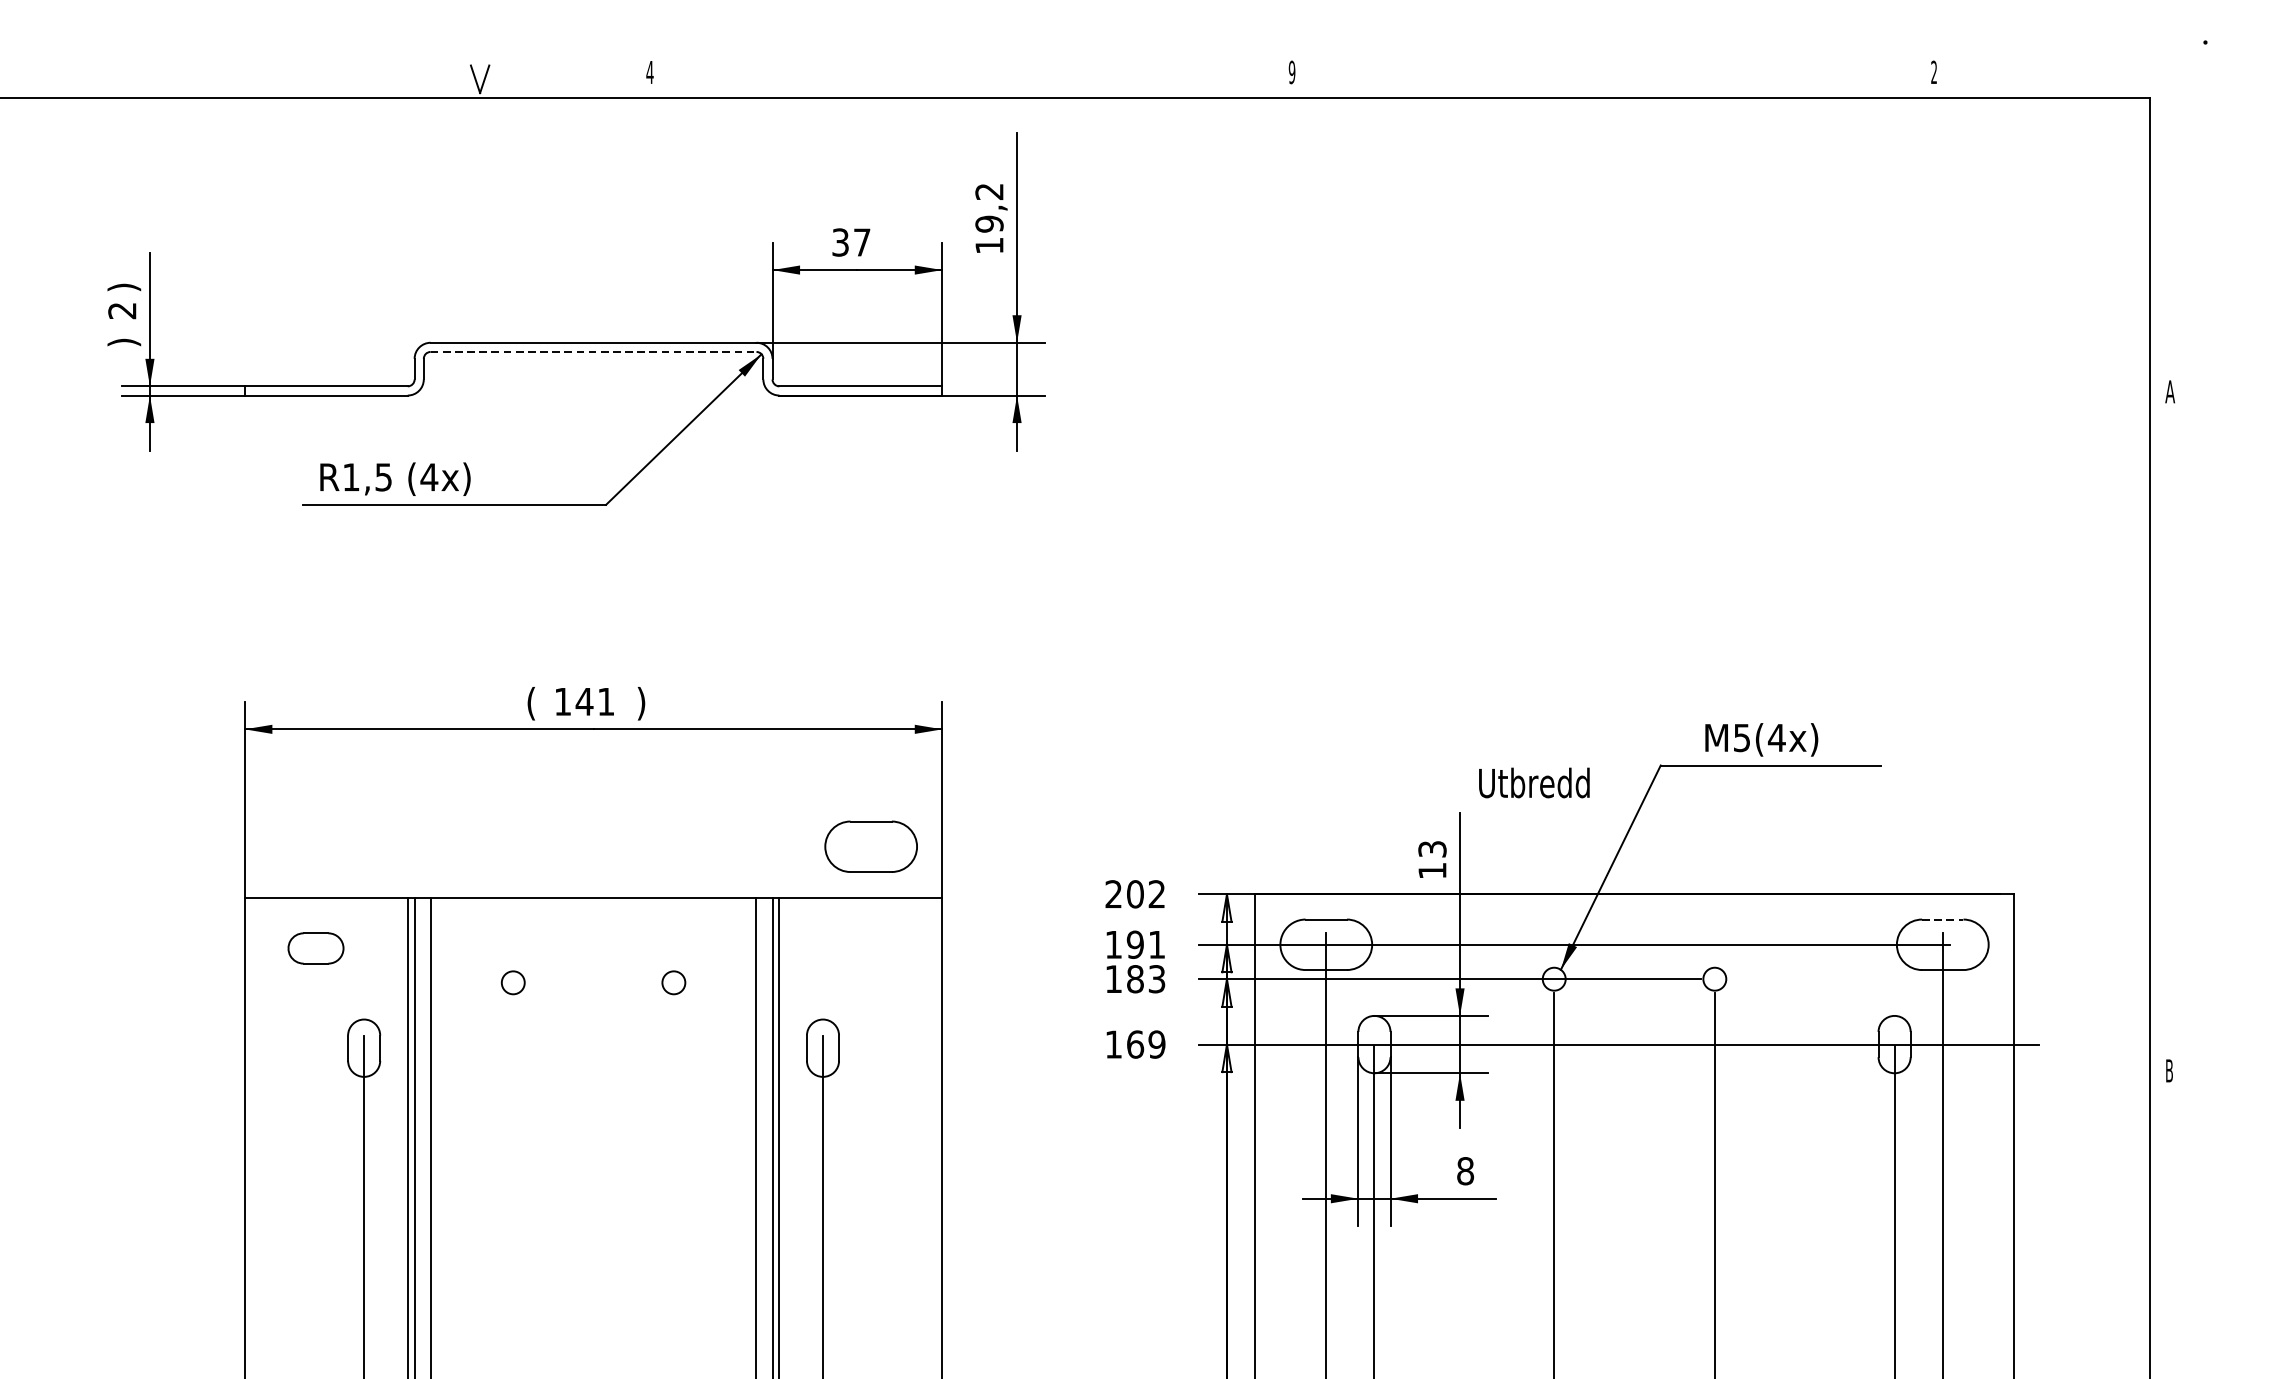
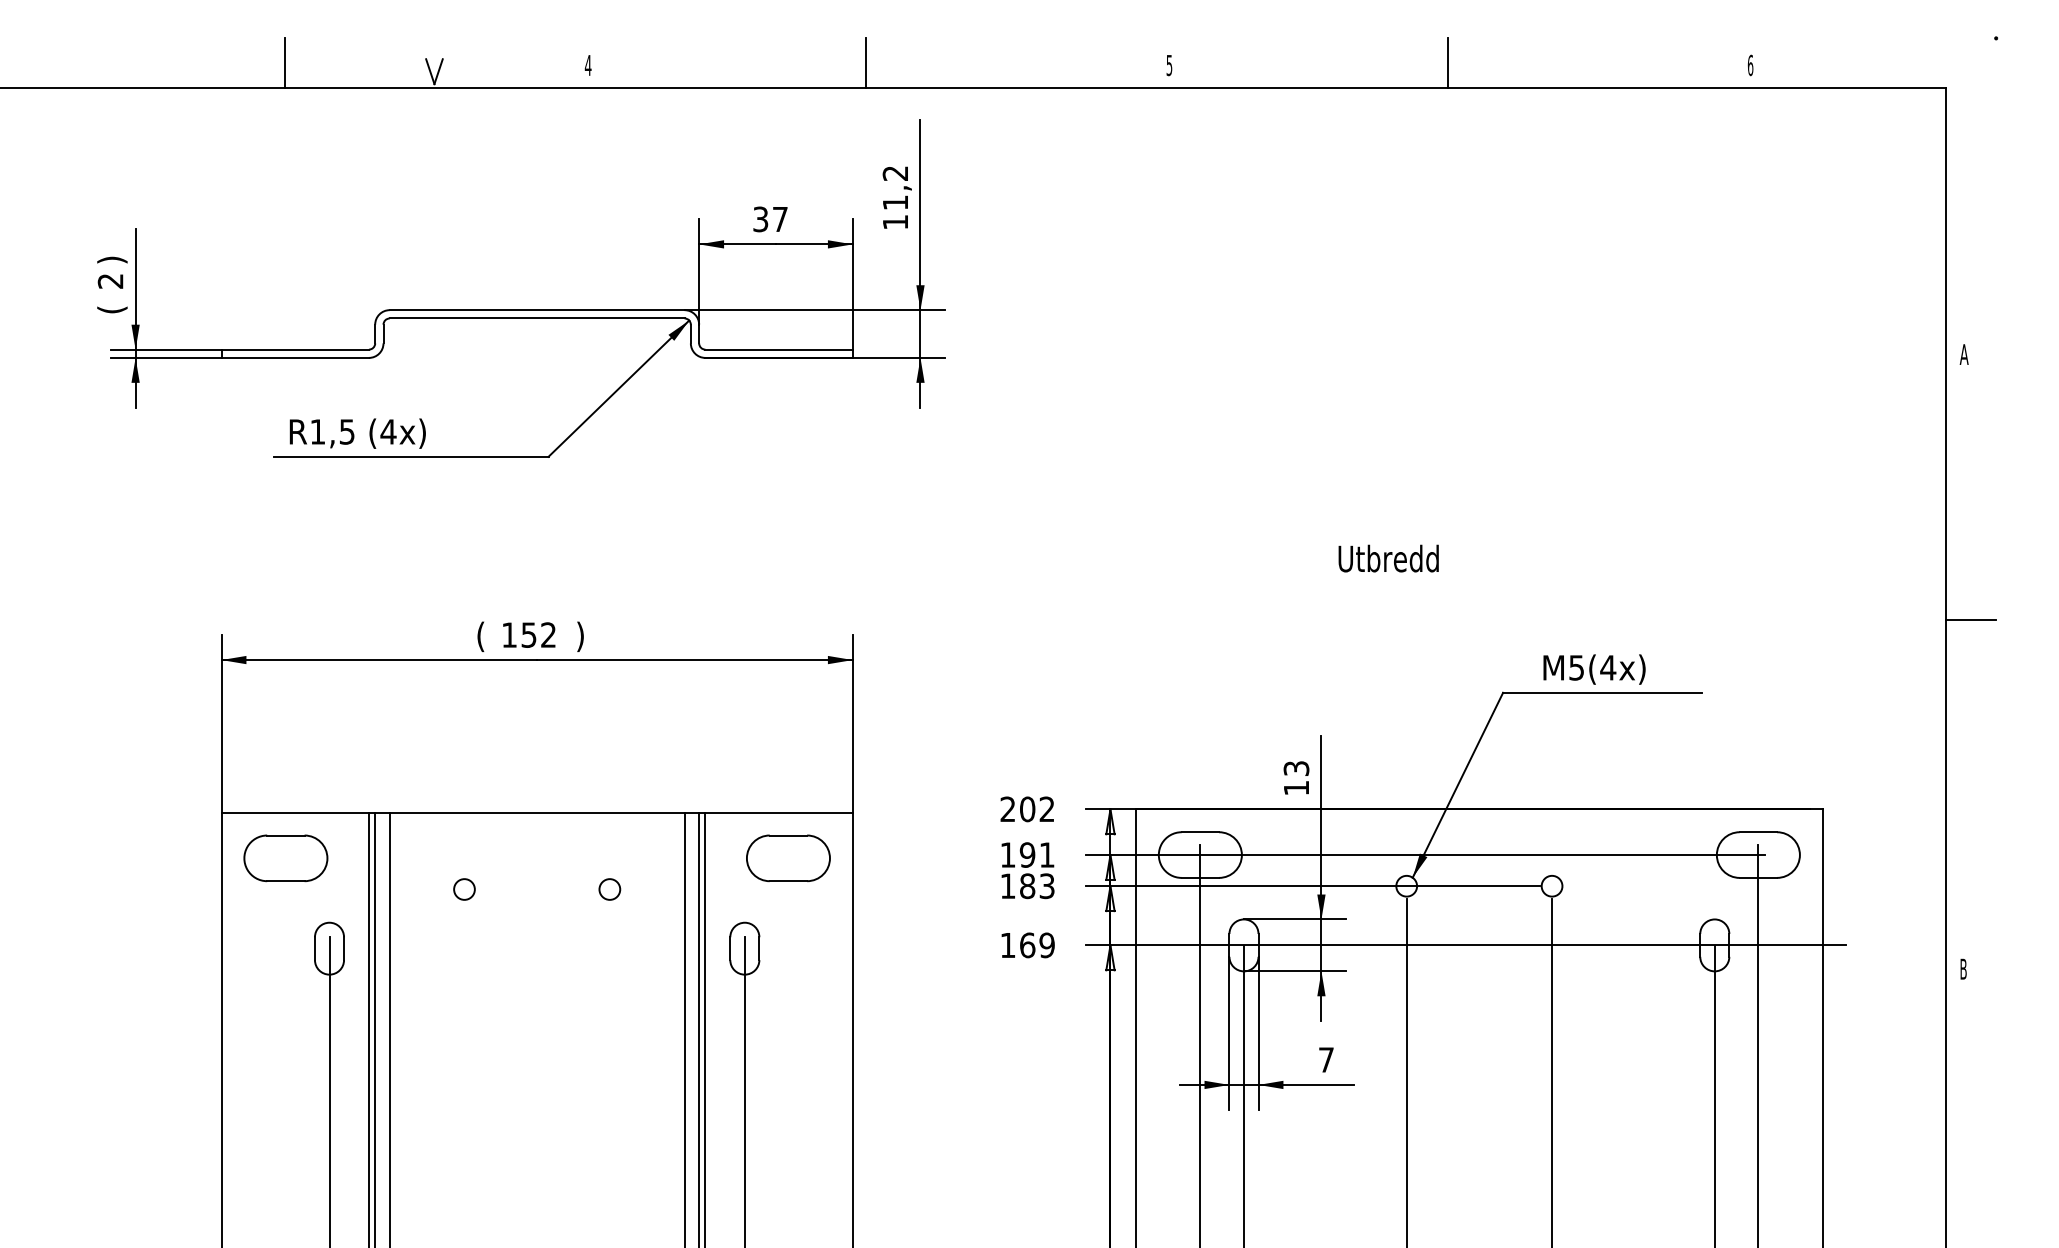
line: (315, 70) -> (285, 63), added
line: (957, 70) -> (866, 63), added
line: (1599, 70) -> (1447, 63), added
text: (1292, 71) -> (1169, 64), 9 -> 5
text: (1934, 72) -> (1750, 65), 2 -> 6
text: (989, 223) -> (895, 202), 19,2 -> 11,2
text: (124, 342) -> (112, 309), ) -> (
line: (593, 351) -> (537, 318), dashed -> solid
line: (2178, 684) -> (1971, 619), added
text: (593, 701) -> (537, 634), 141 -> 152
text: (1534, 782) -> (1388, 558), moved
part: (871, 846) -> (788, 858), moved
line: (1942, 919) -> (1758, 832), dashed -> solid
part: (315, 948) -> (285, 858), size x1.67
text: (1465, 1170) -> (1326, 1059), 8 -> 7

